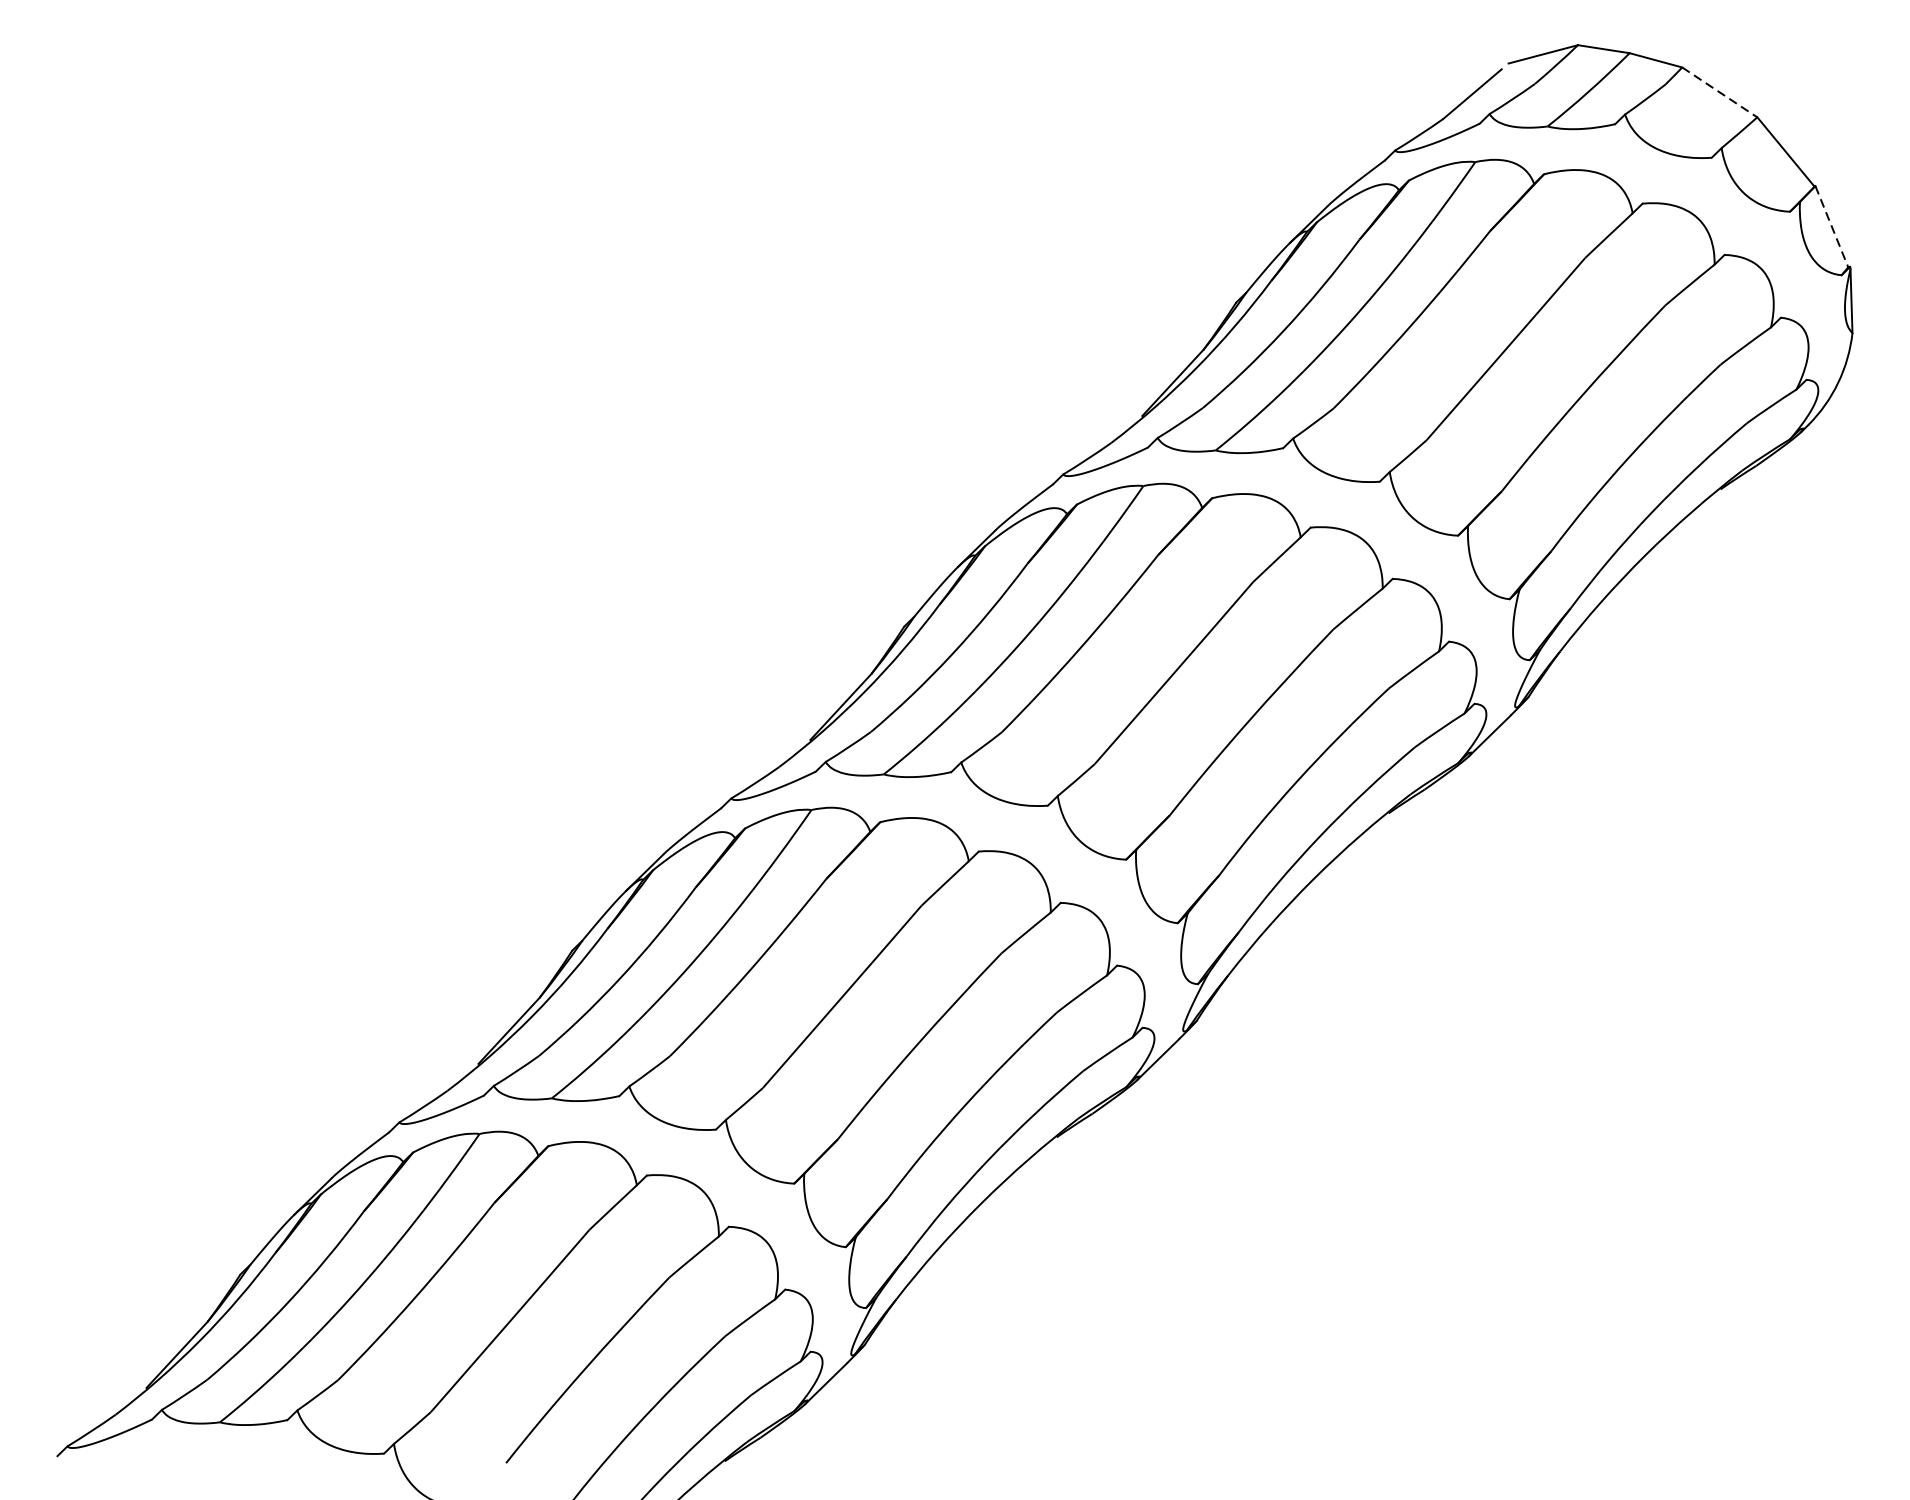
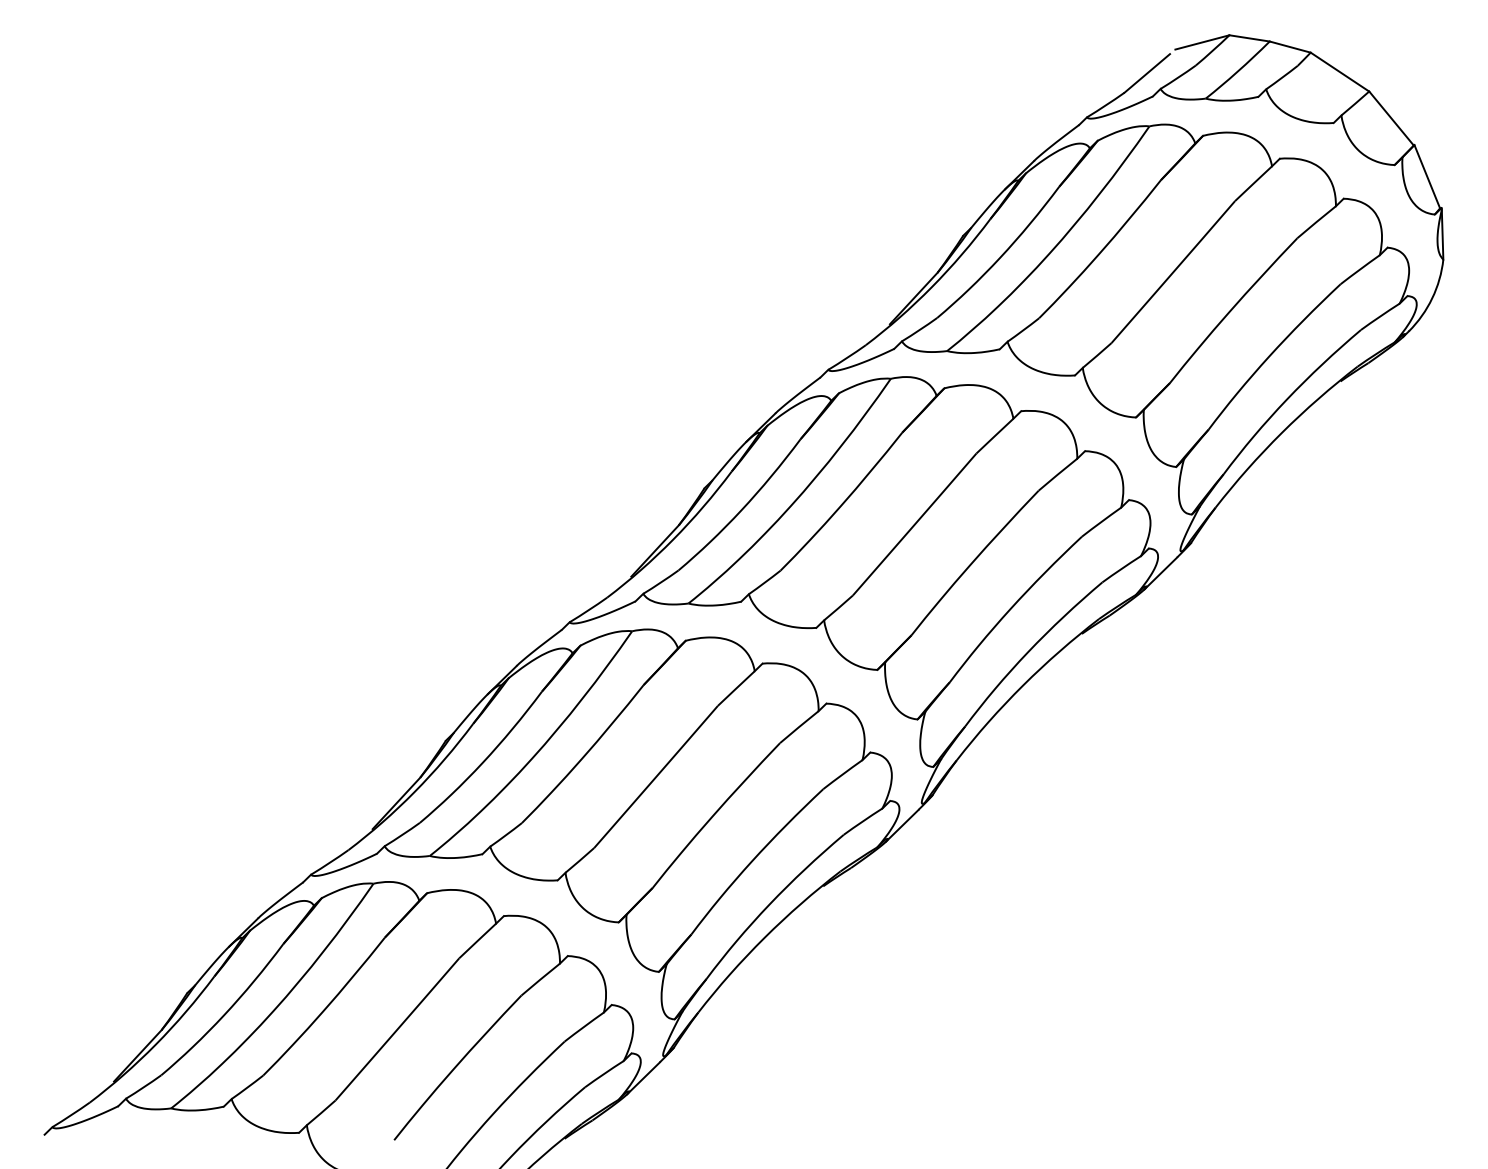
line: (1720, 92) -> (1340, 72), dashed -> solid
line: (1832, 227) -> (1427, 177), dashed -> solid

